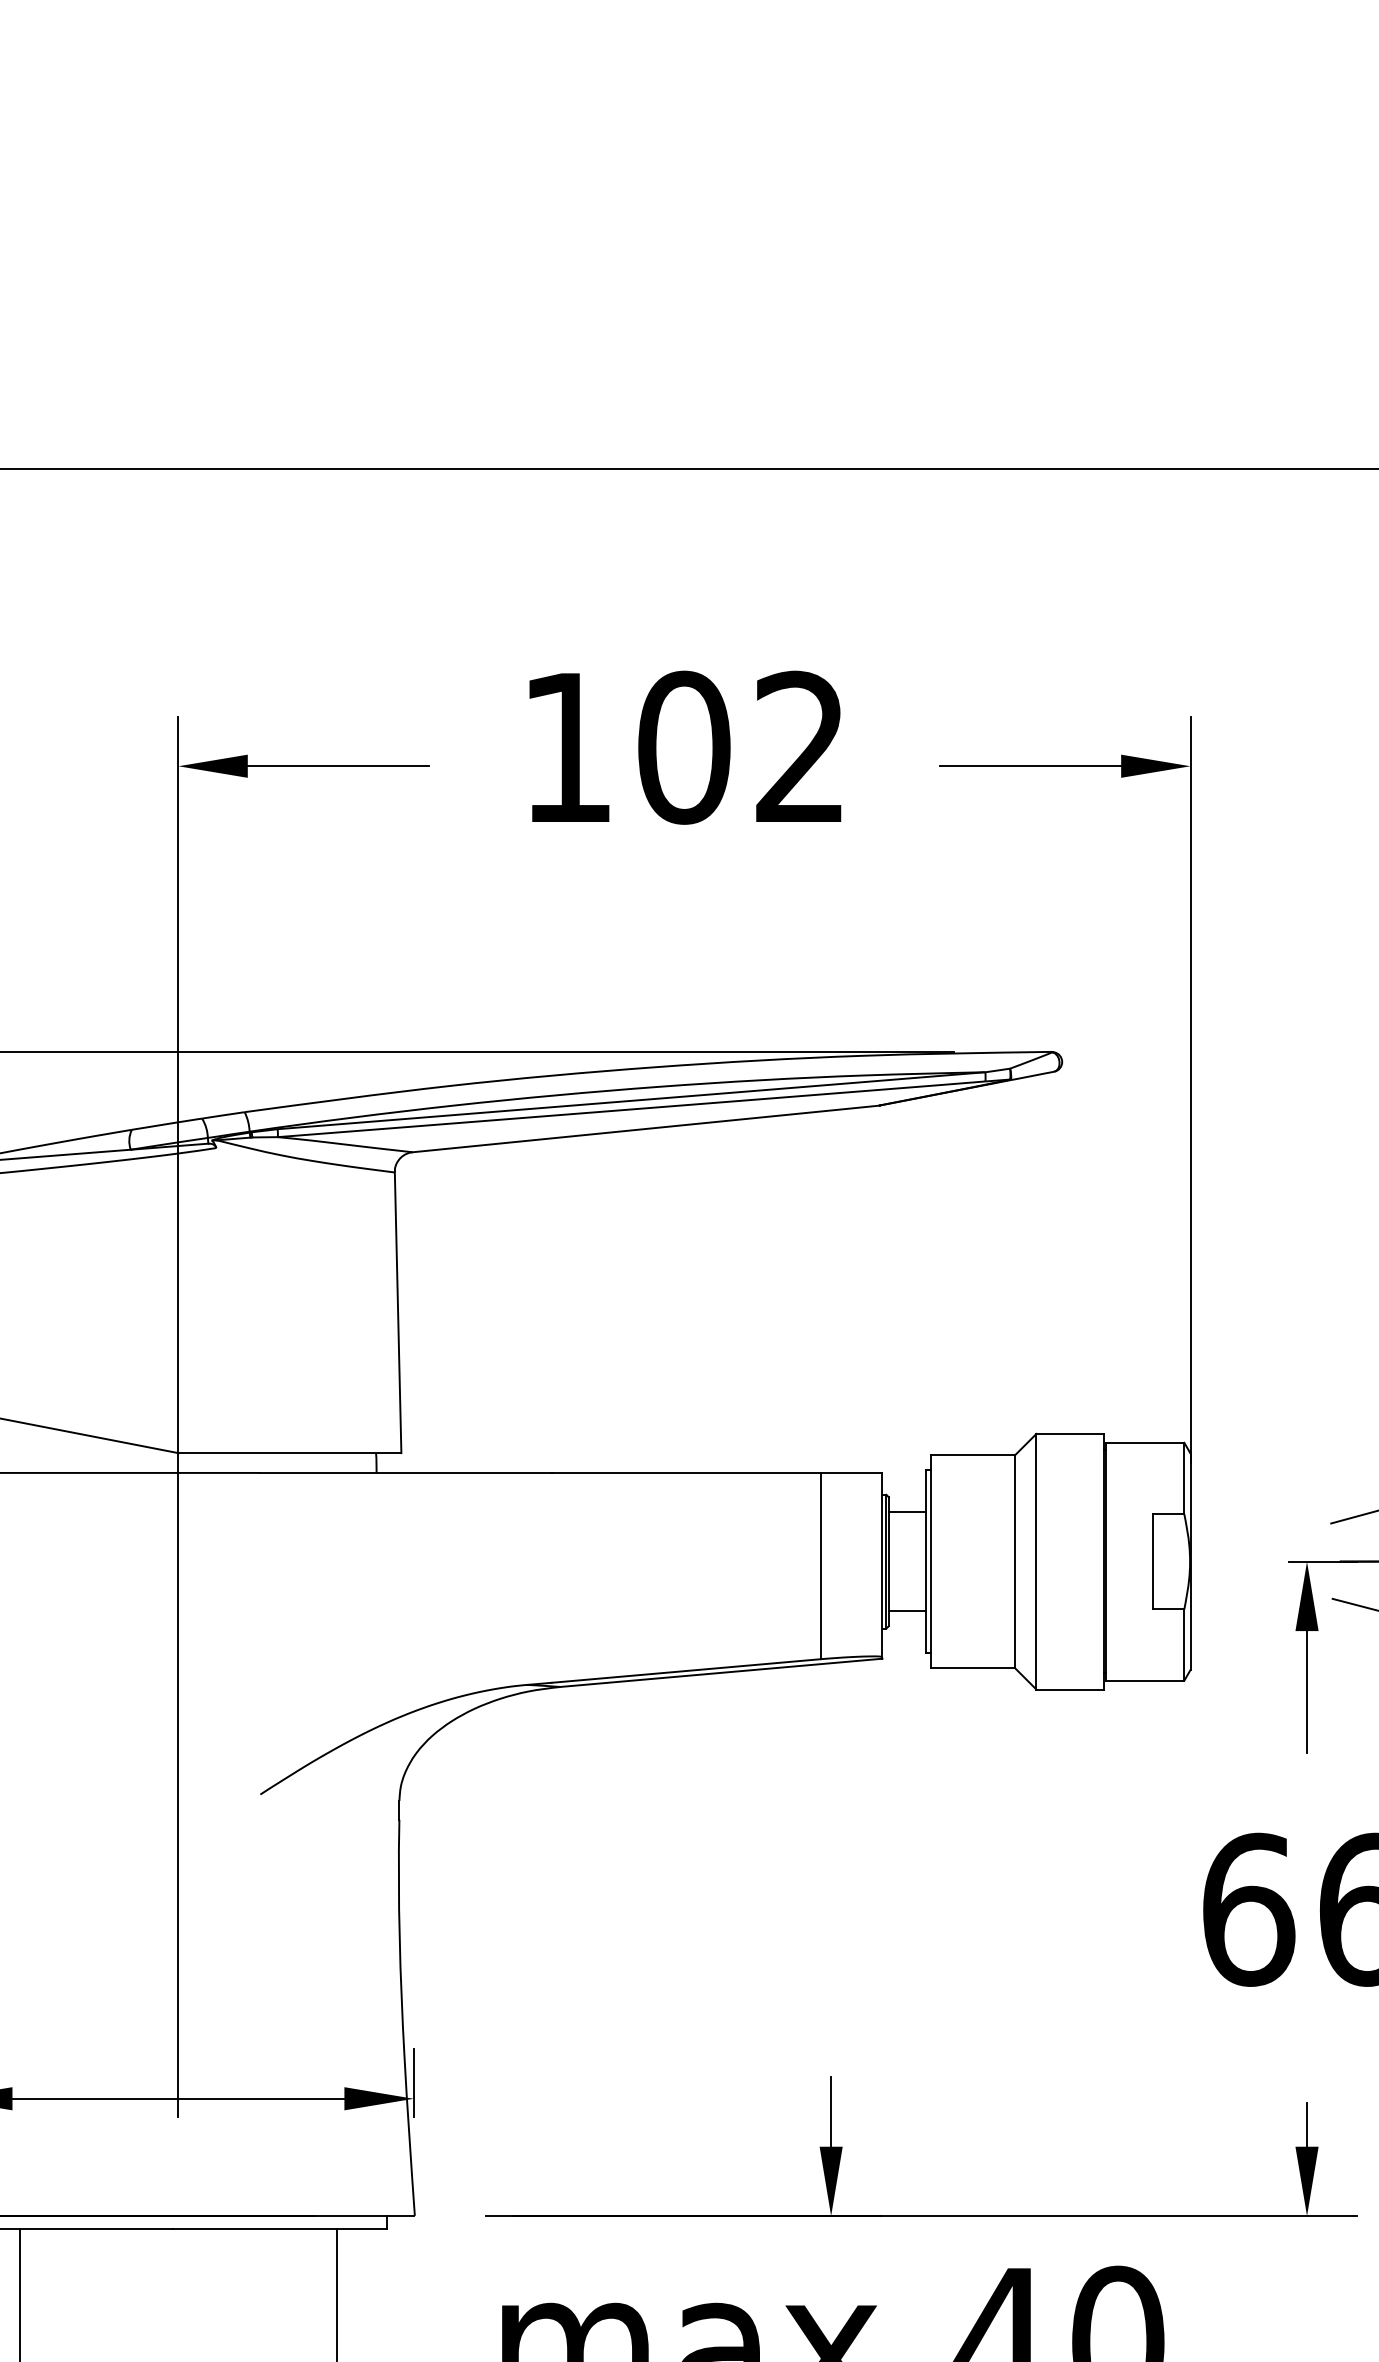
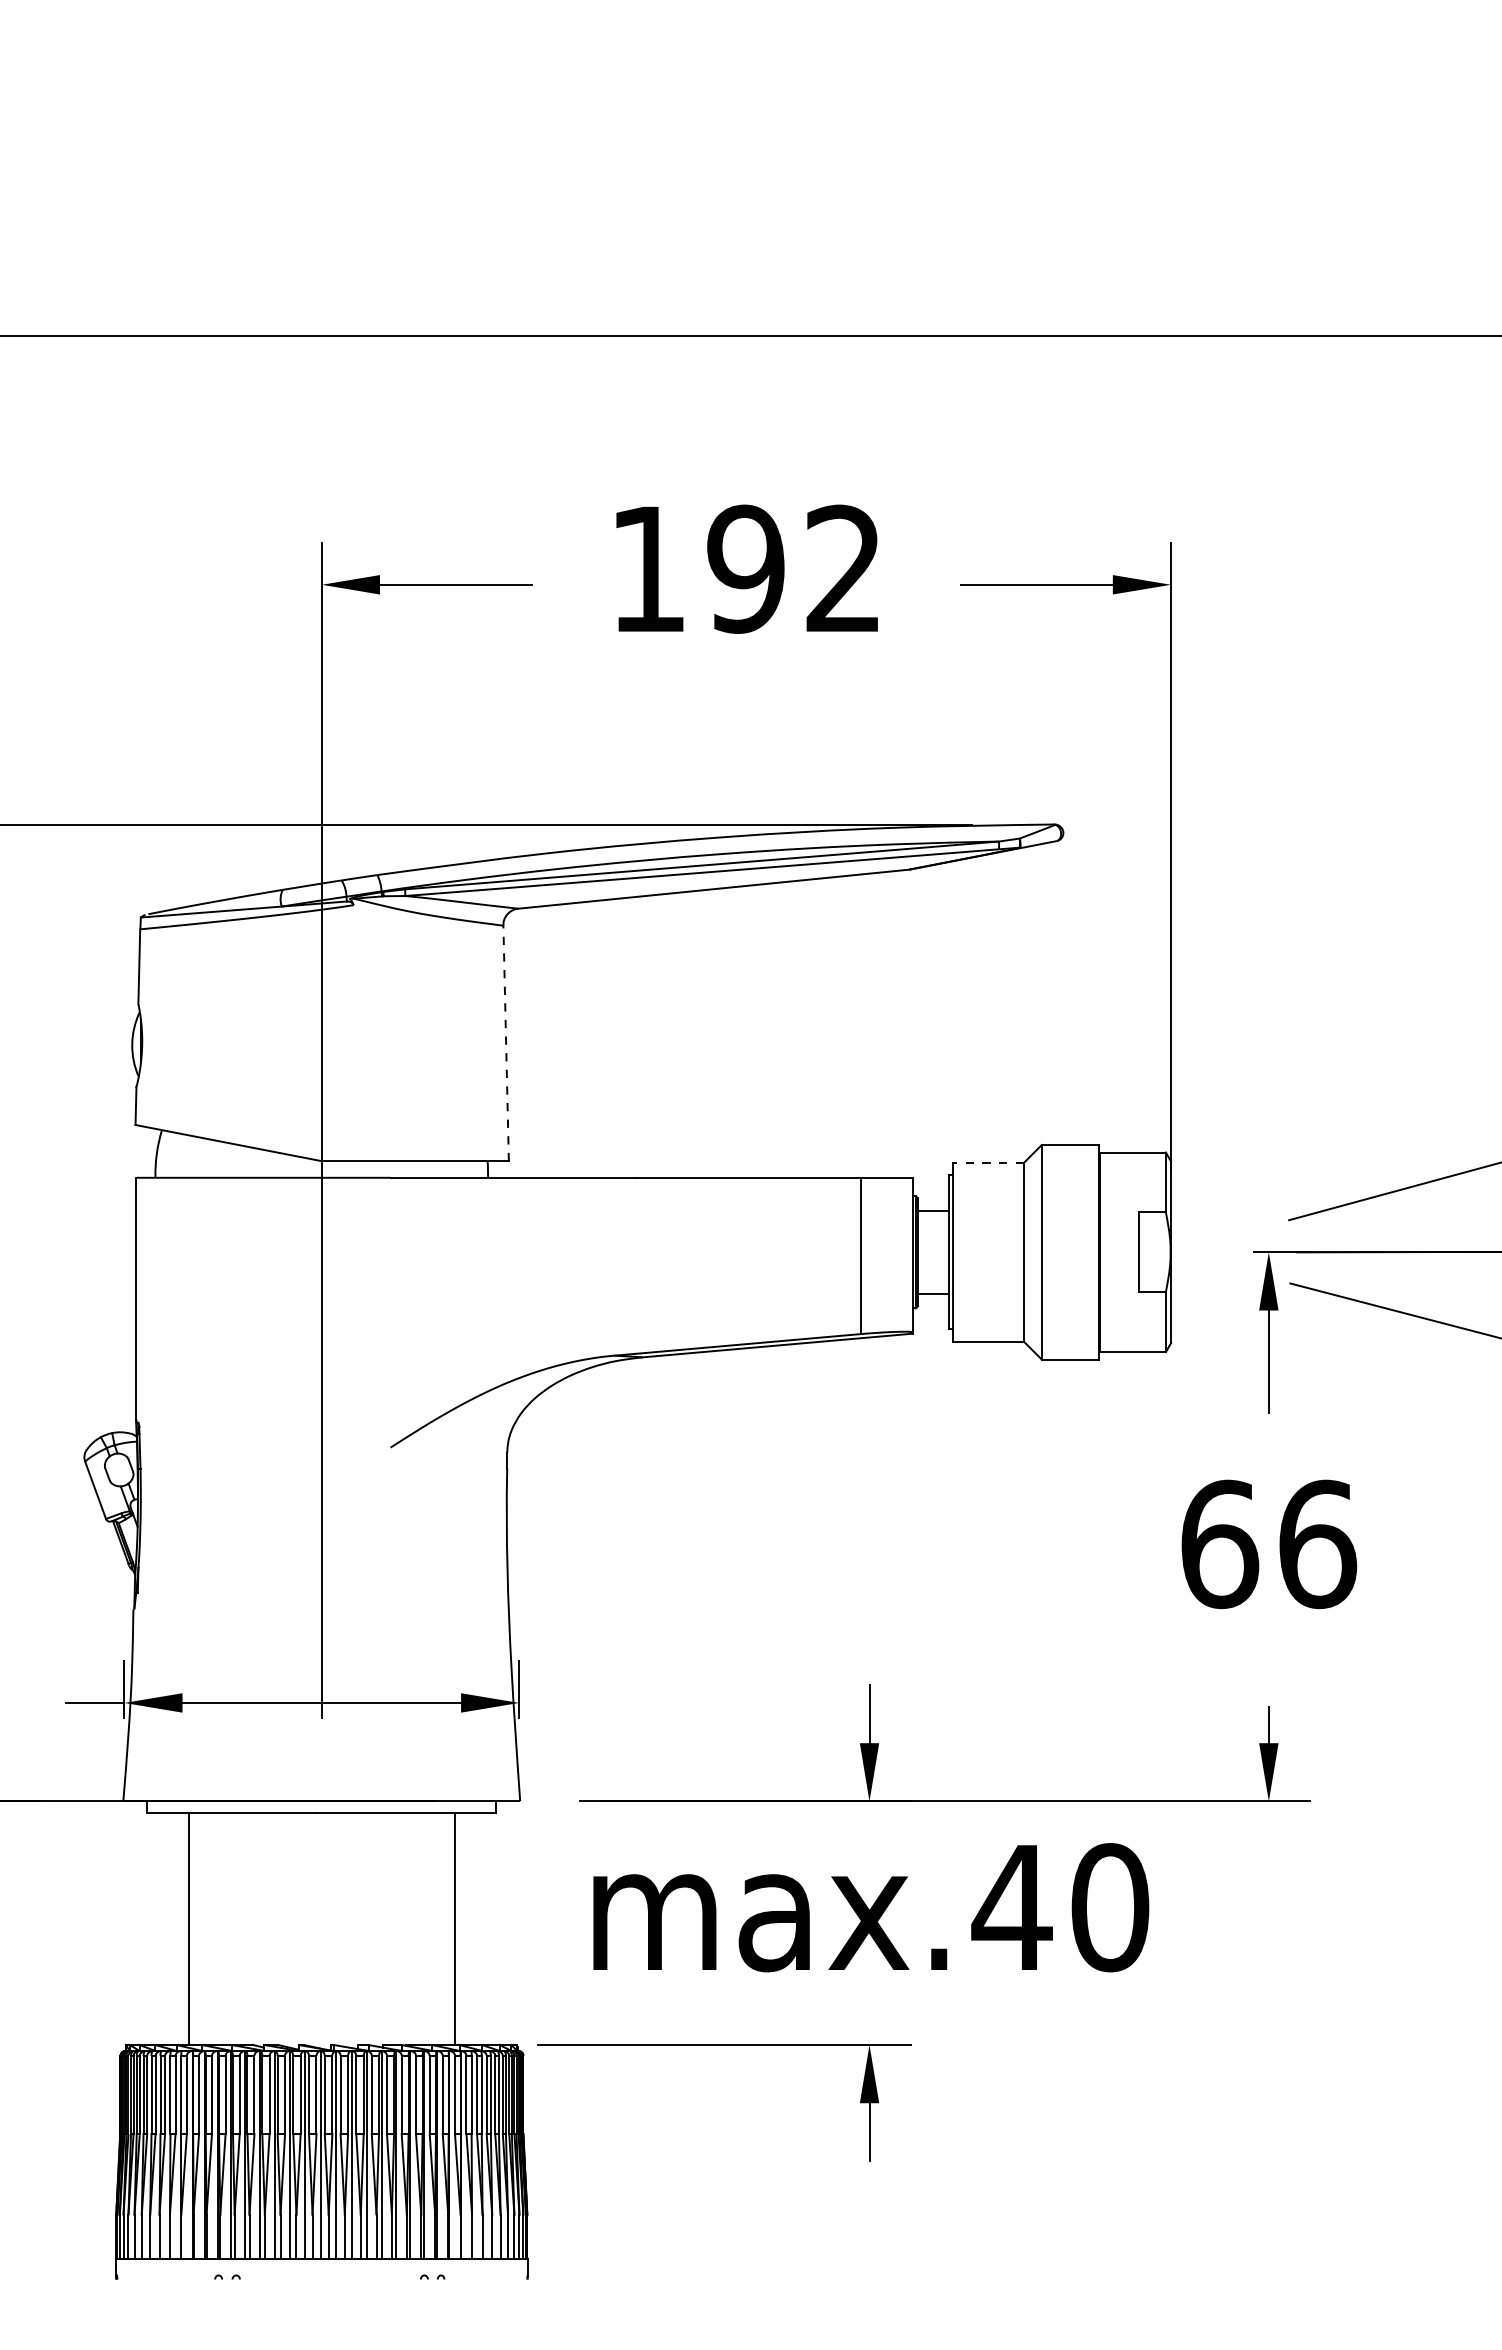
text: (684, 746) -> (746, 568), 102 -> 192
line: (398, 1312) -> (506, 1043), solid -> dashed
line: (972, 1454) -> (988, 1162), solid -> dashed

